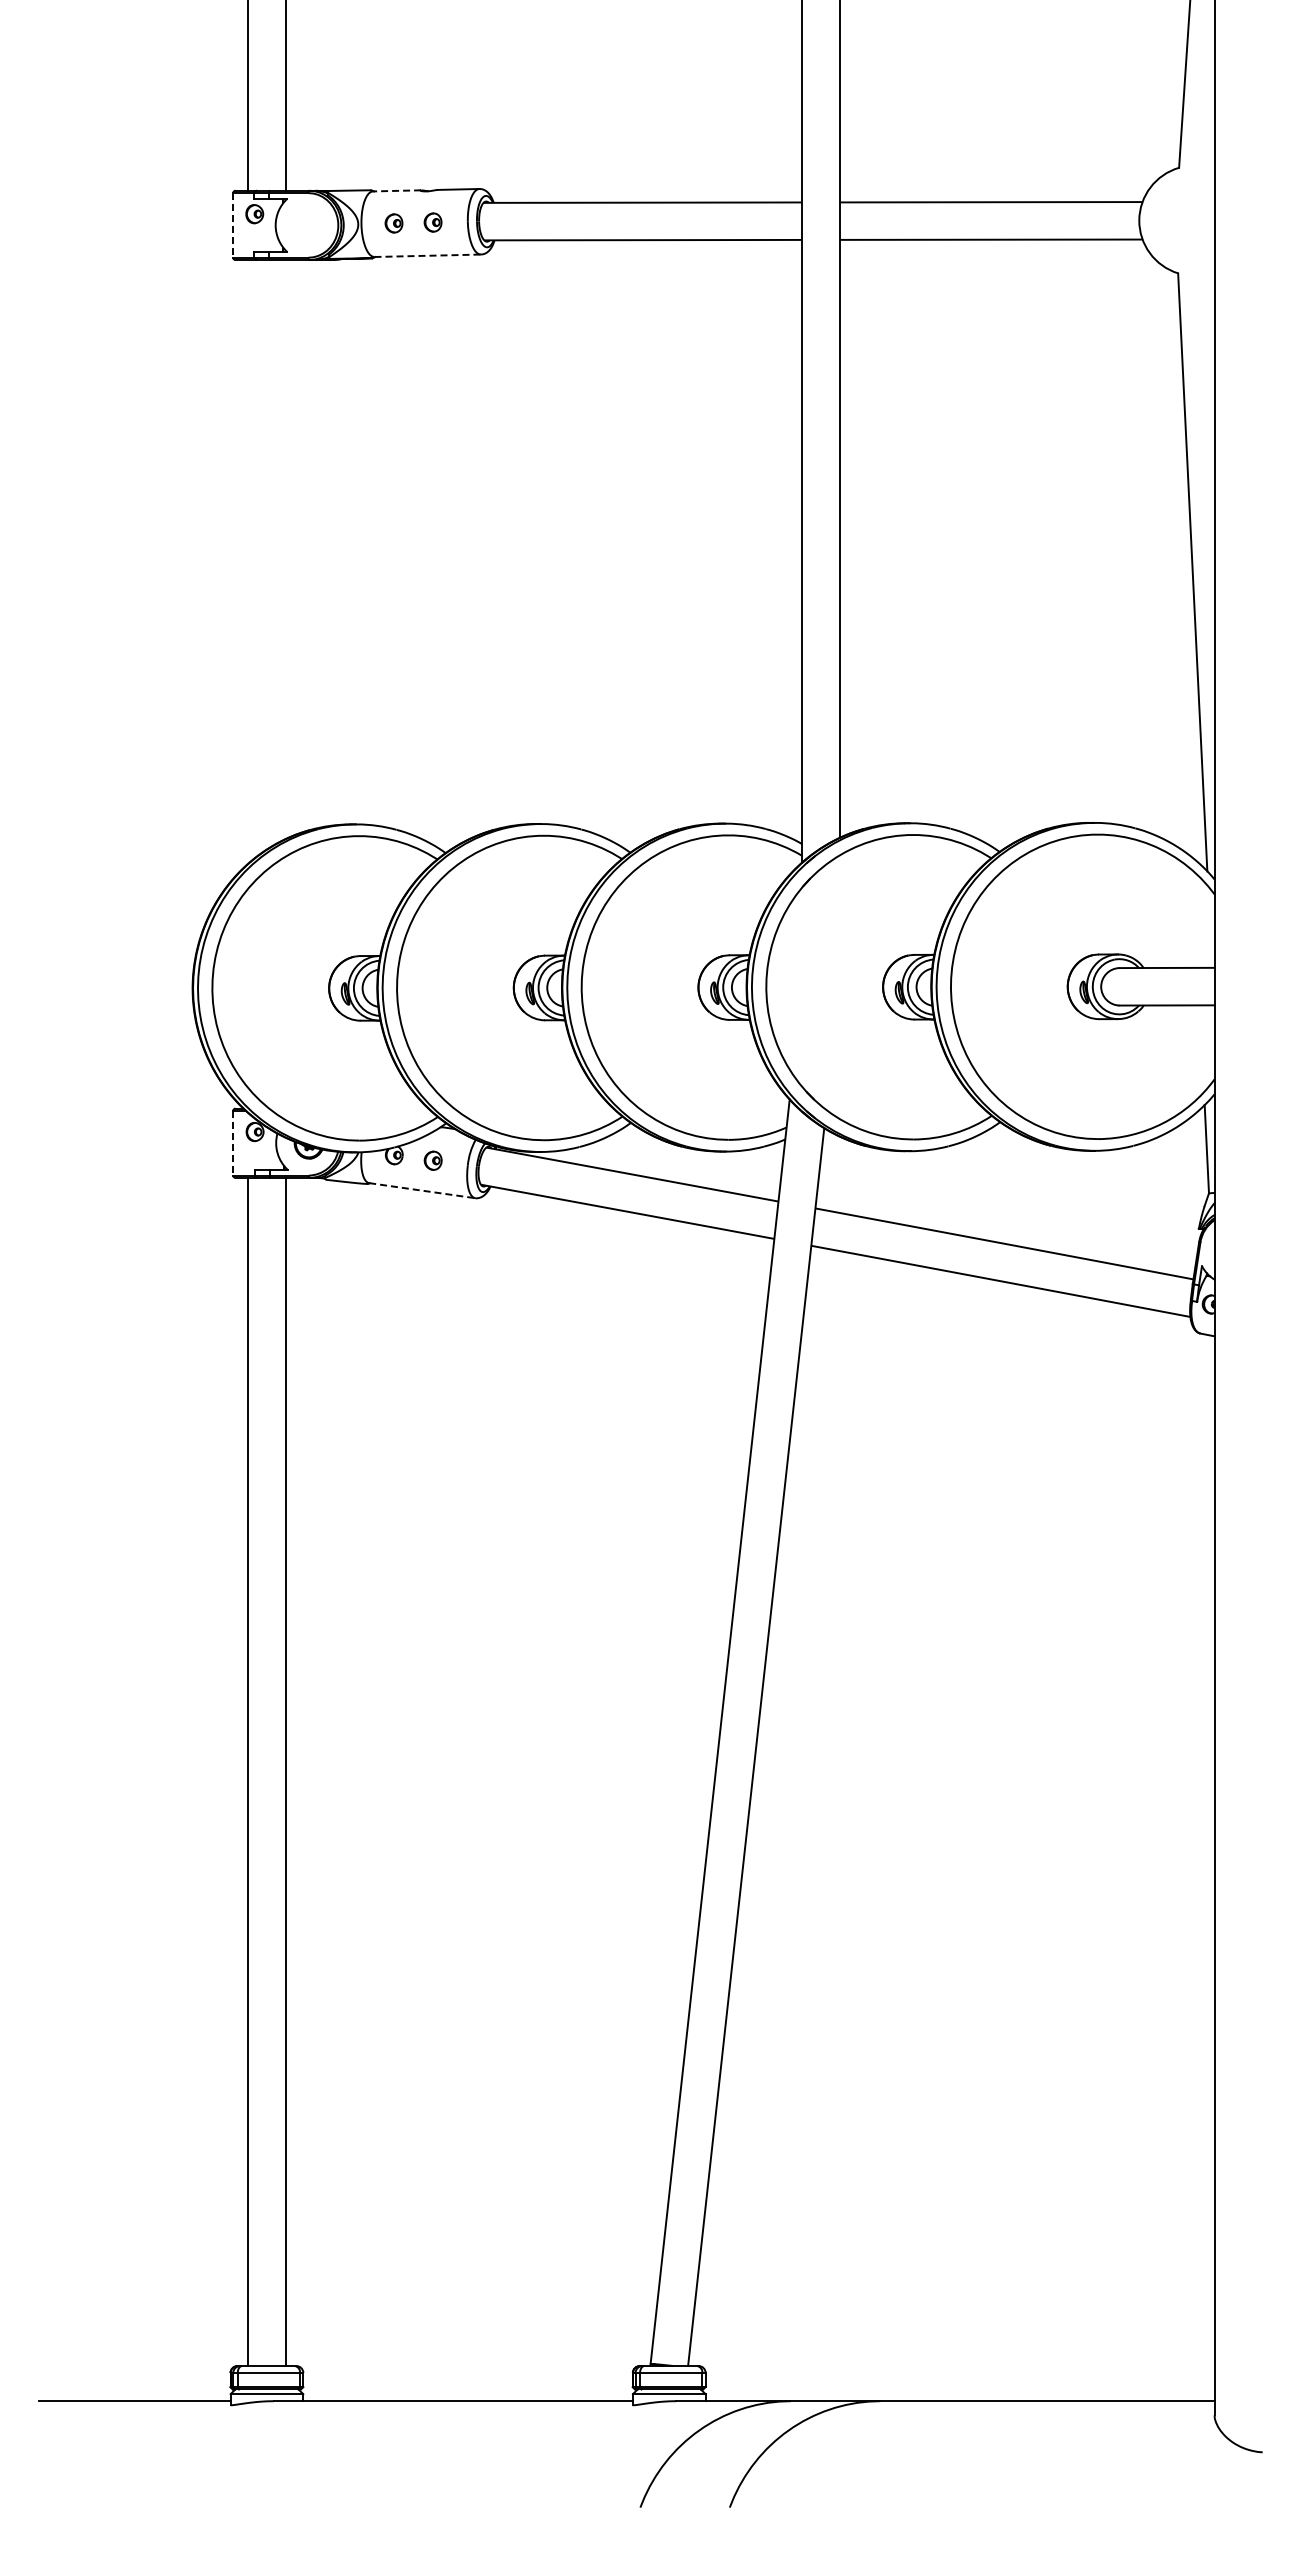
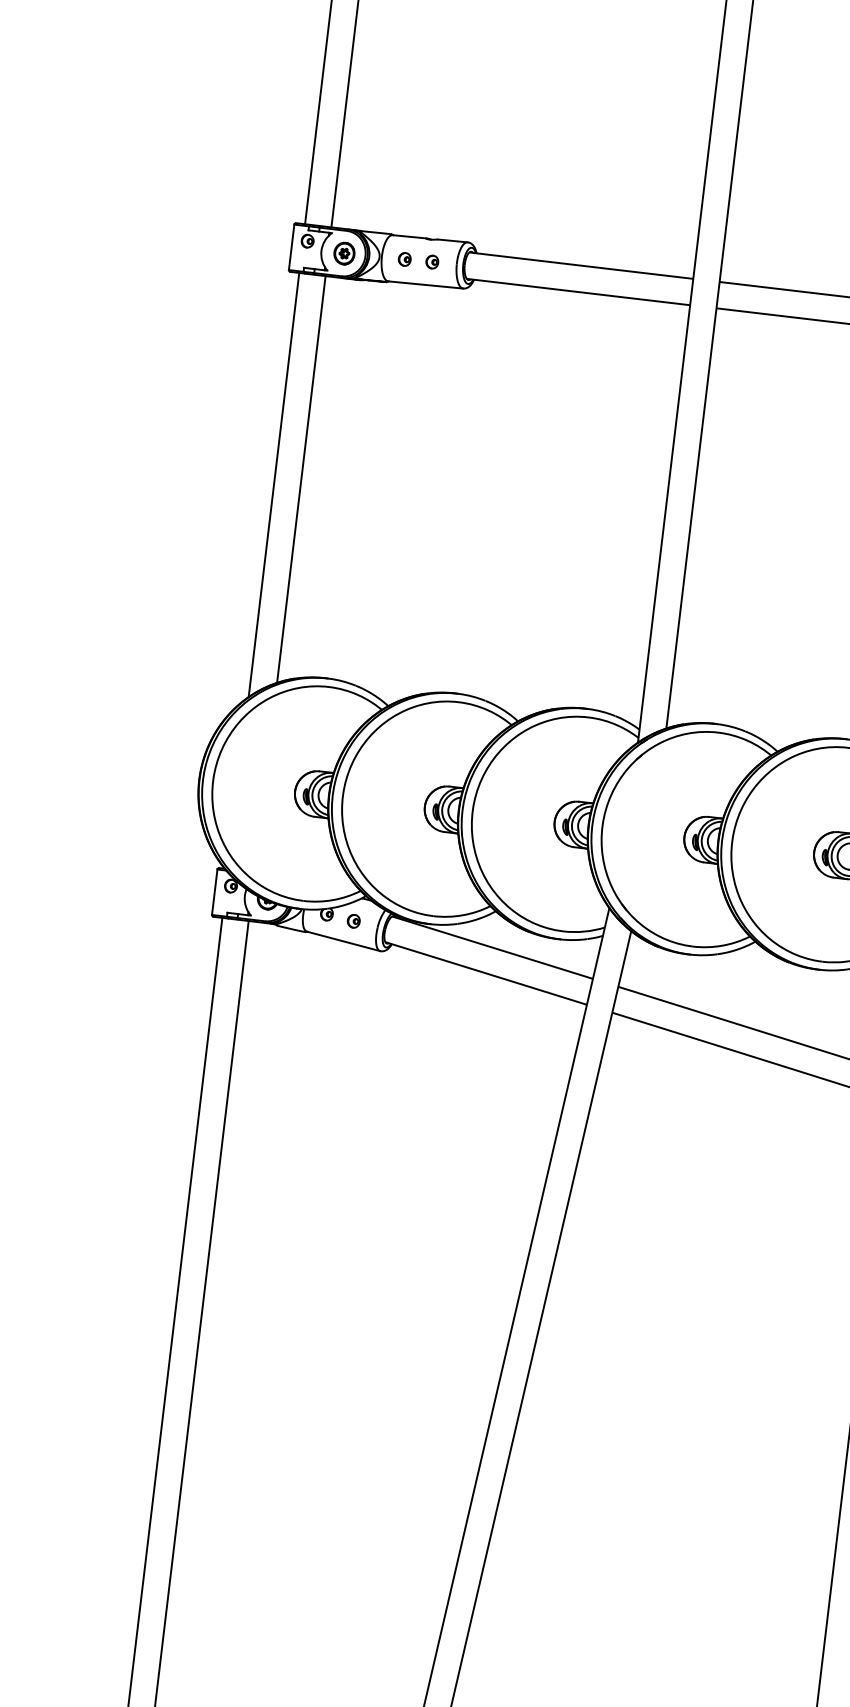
line: (396, 190) -> (409, 236), dashed -> solid
line: (233, 225) -> (291, 247), dashed -> solid
part: (308, 225) -> (344, 253), added
line: (428, 255) -> (426, 284), dashed -> solid
line: (285, 549) -> (301, 479), added
line: (248, 561) -> (274, 484), added
line: (233, 1143) -> (214, 892), dashed -> solid
line: (422, 1190) -> (343, 941), dashed -> solid

